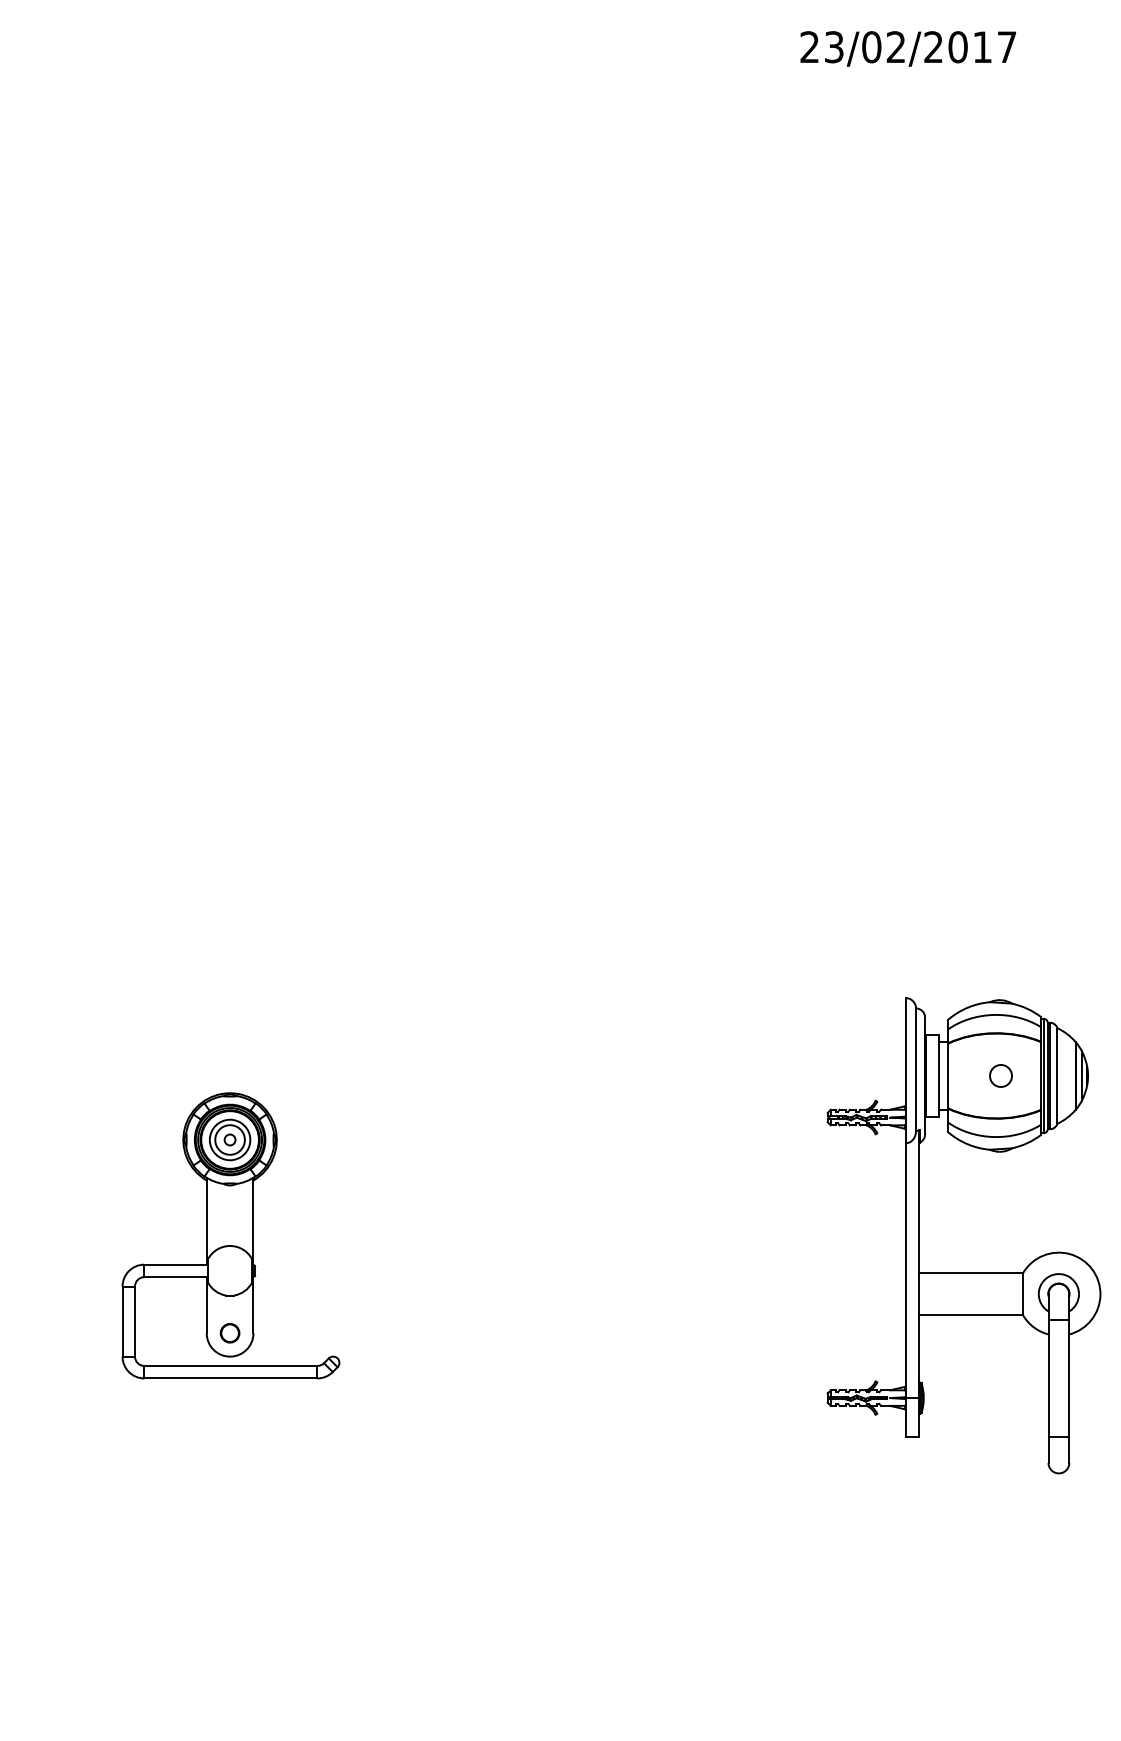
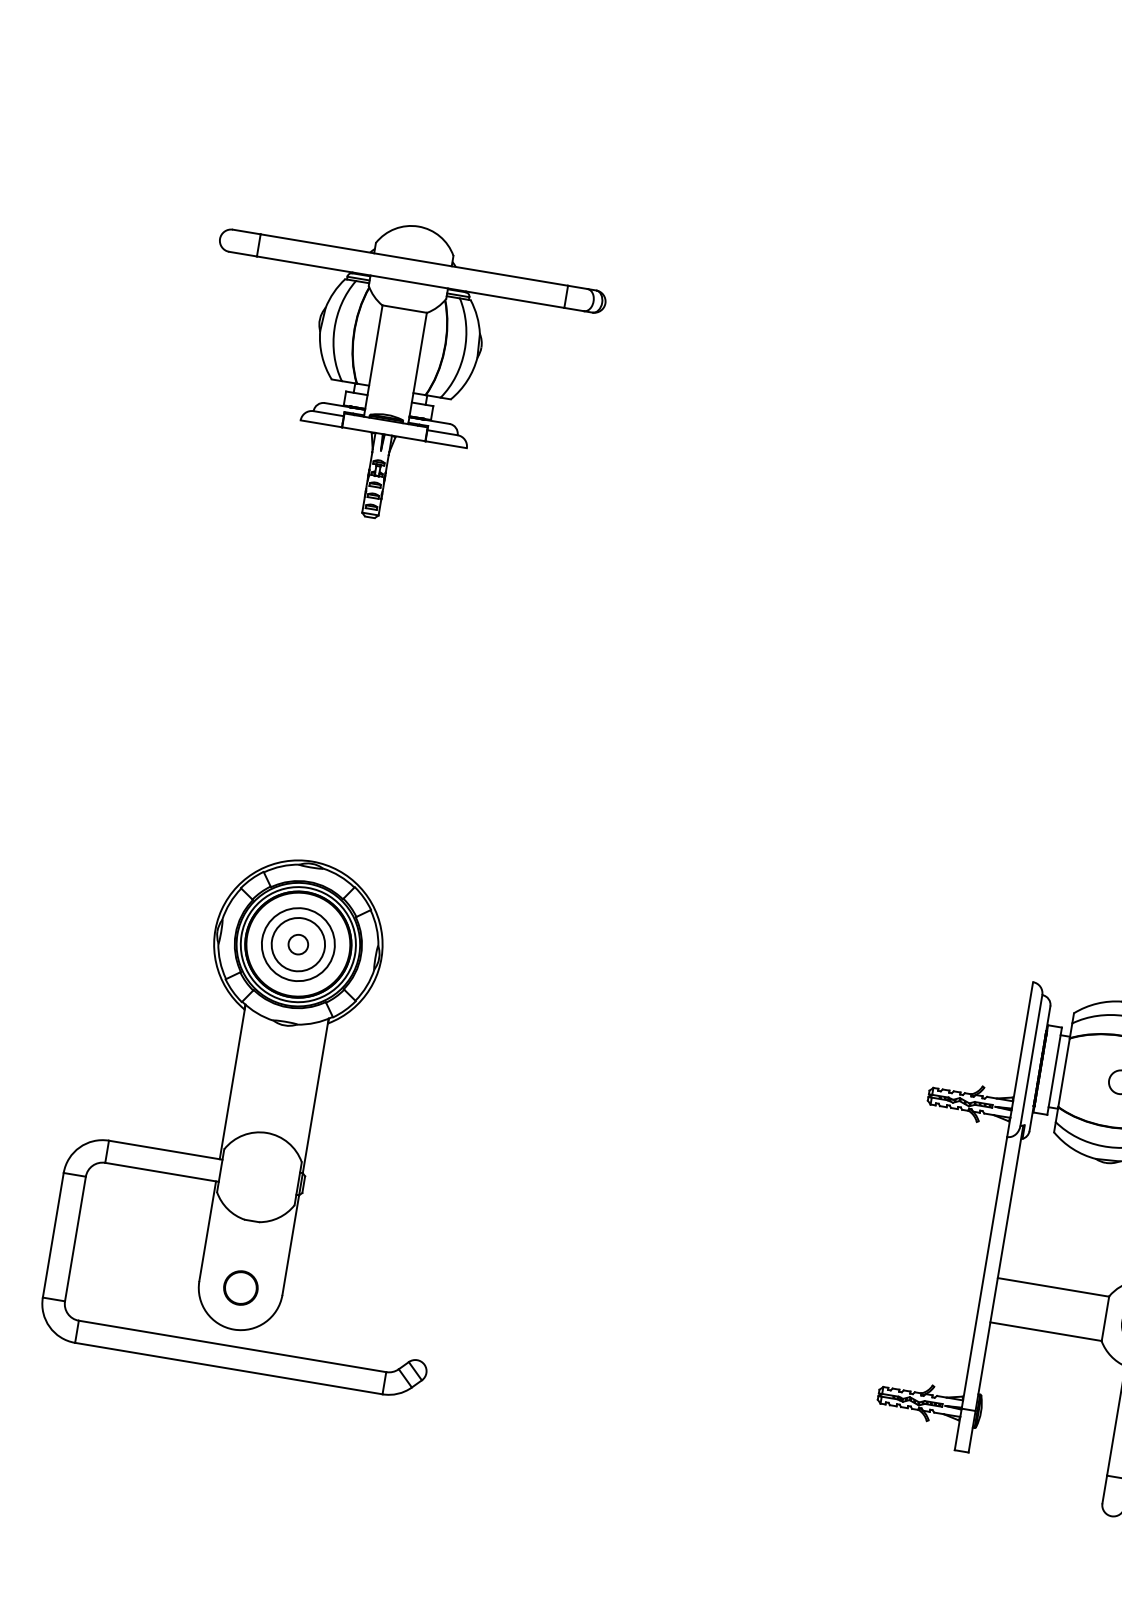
part: (230, 538) -> (395, 371), added
part: (230, 1235) -> (270, 1114), size x1.67

